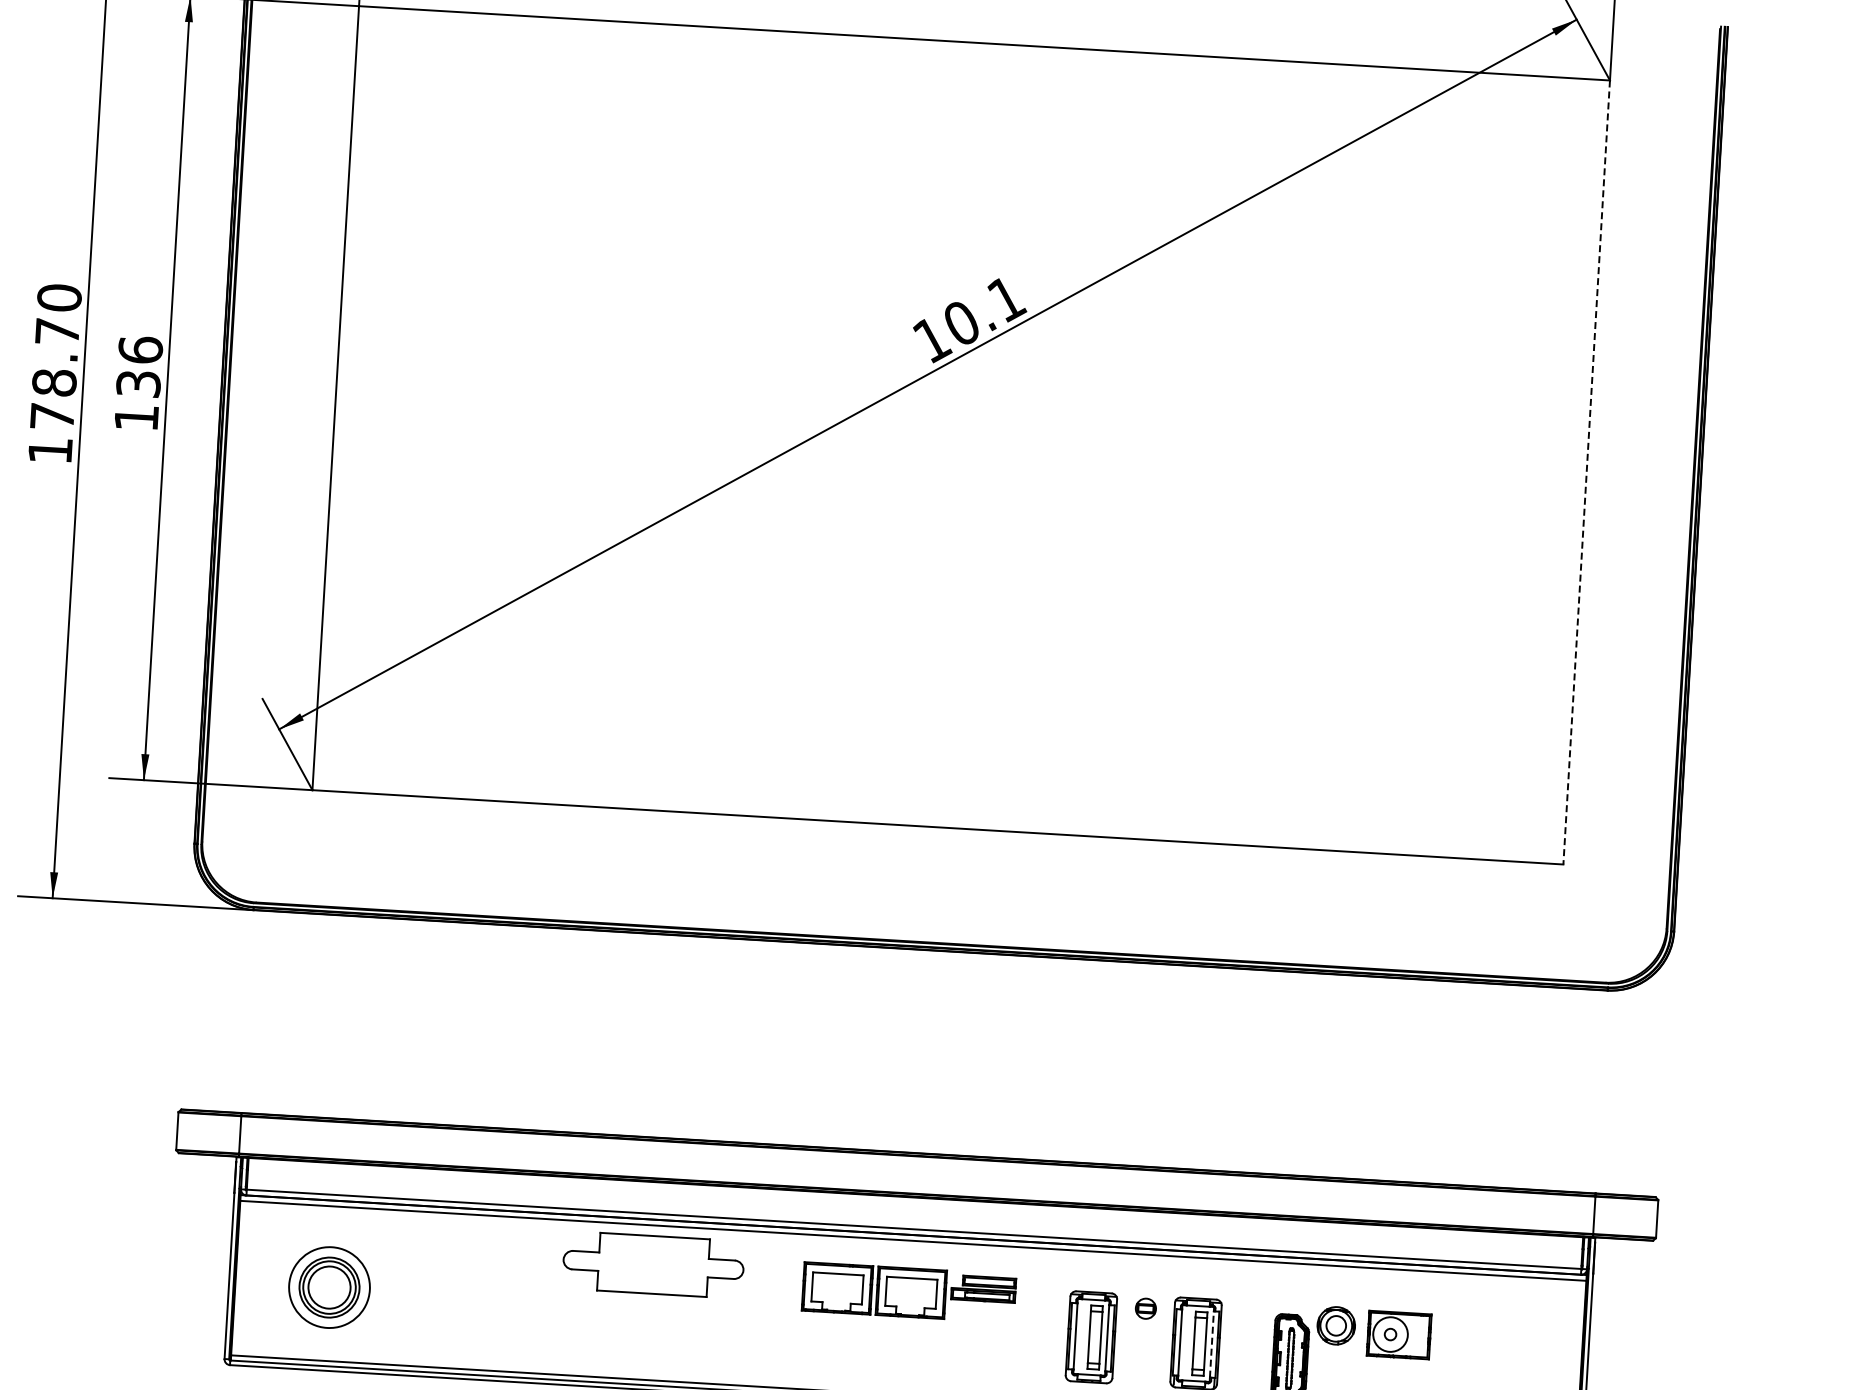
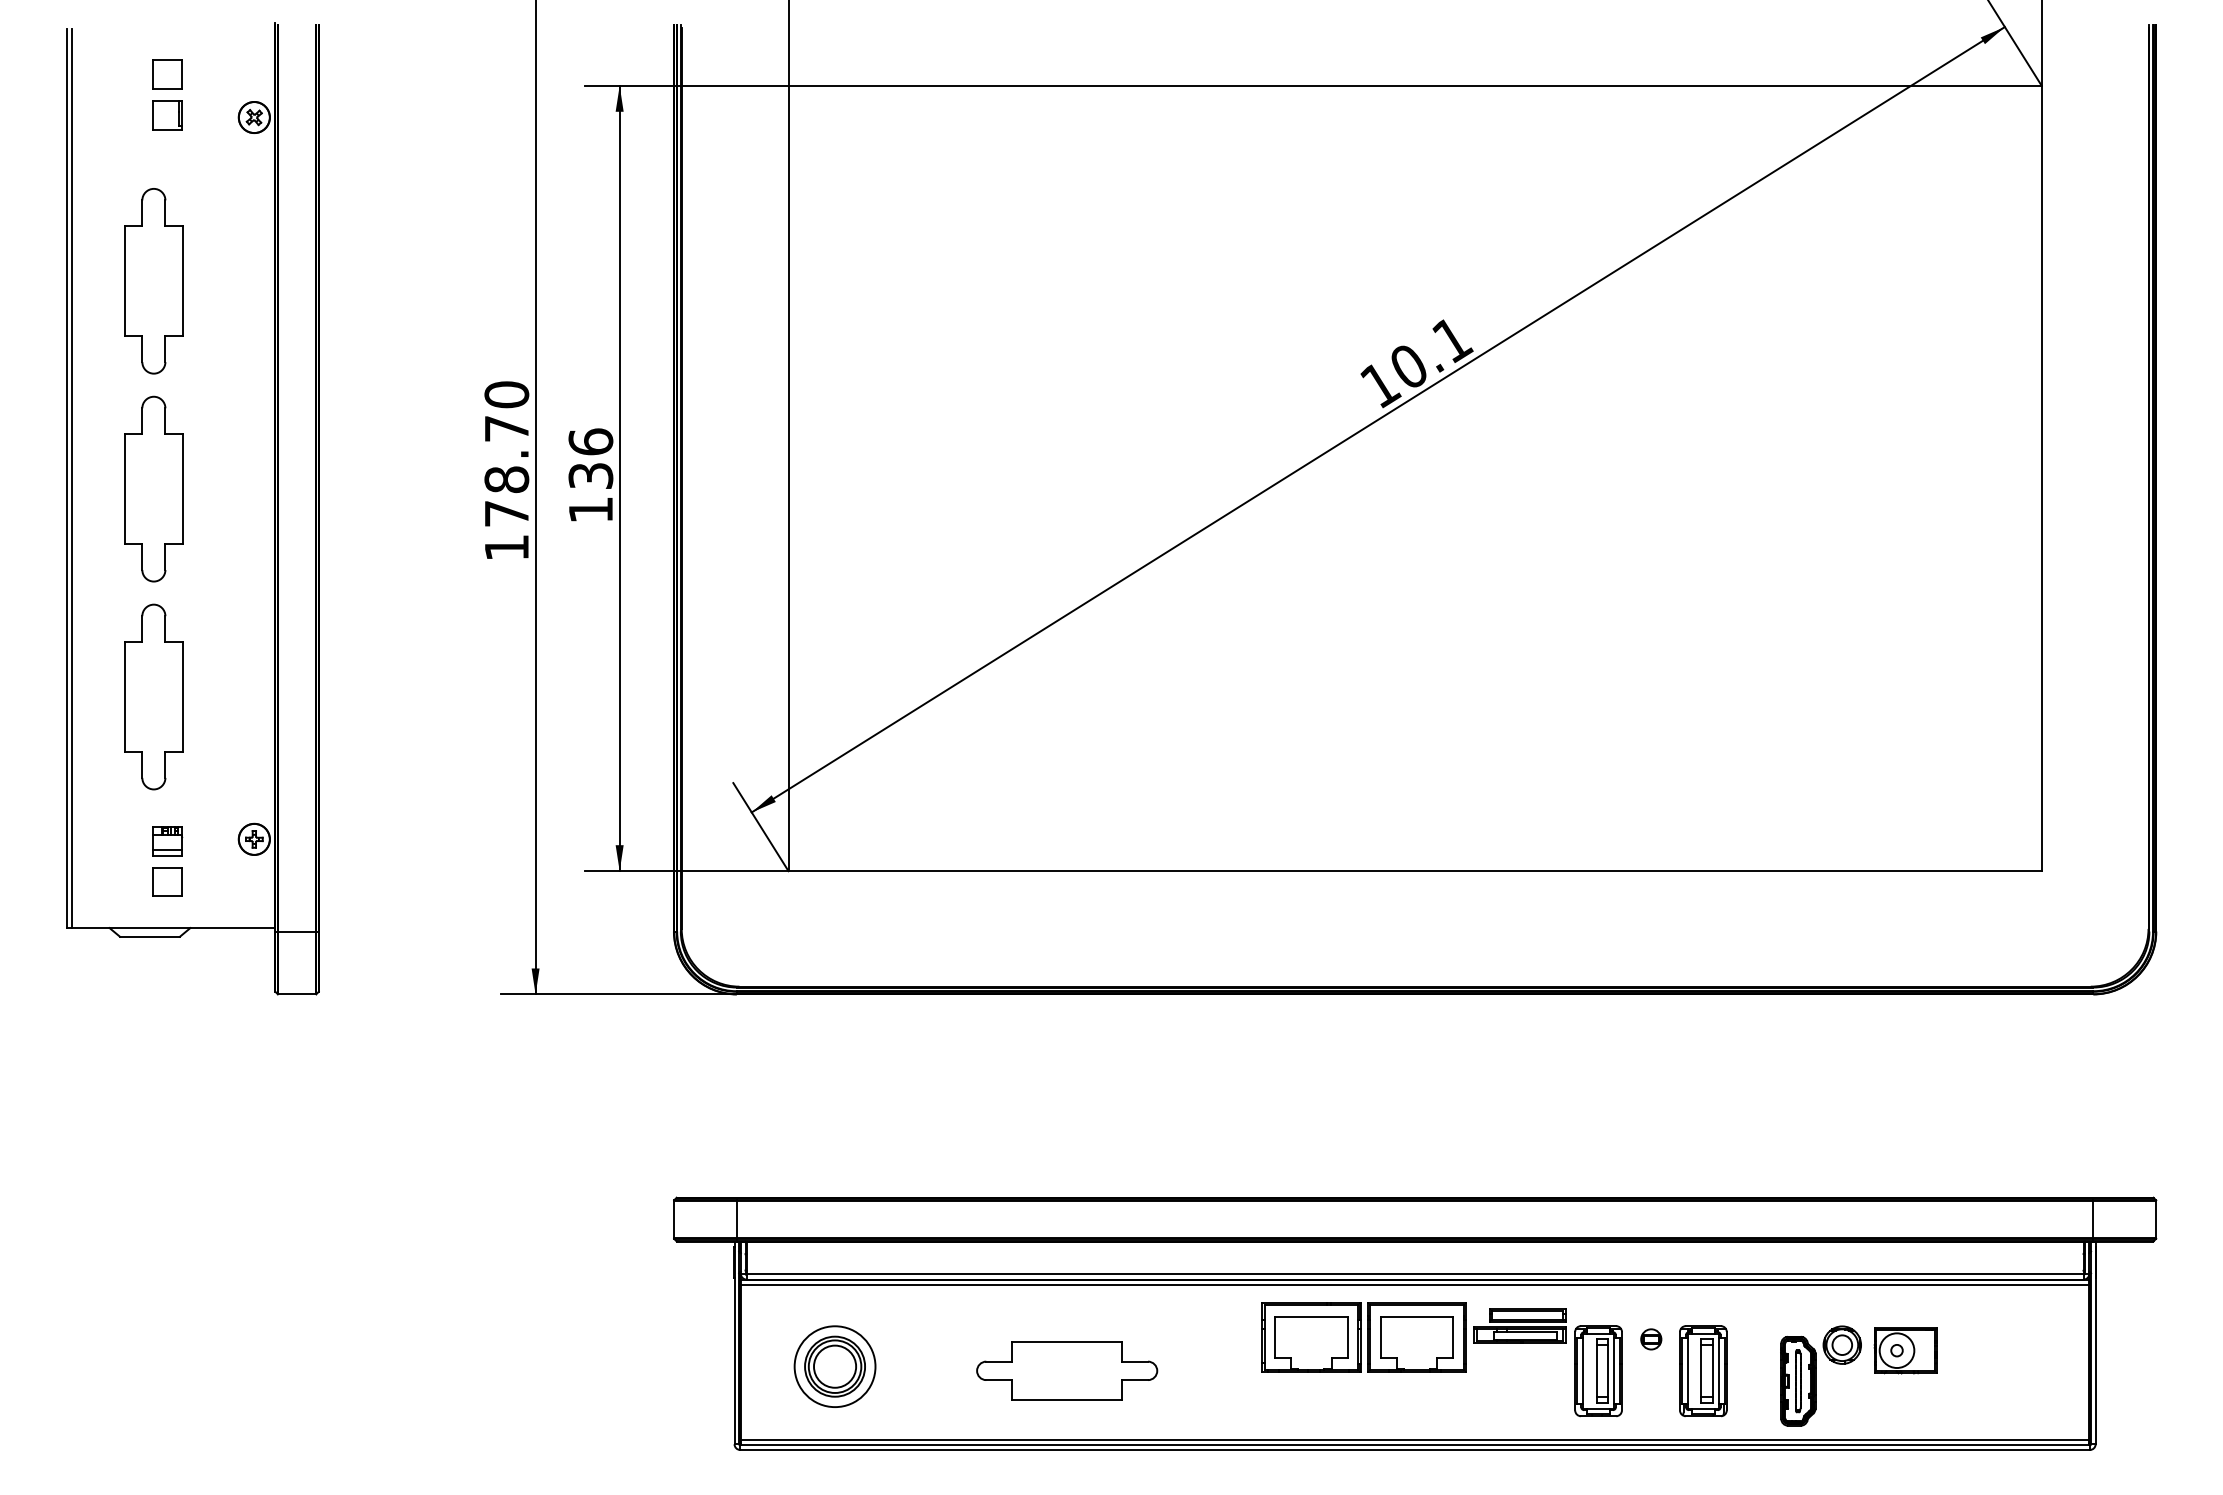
line: (1586, 472) -> (2041, 478), dashed -> solid
part: (653, 1264) -> (1067, 1370), moved
part: (908, 1292) -> (1413, 1337), size x1.43
line: (1212, 1343) -> (1719, 1370), dashed -> solid

